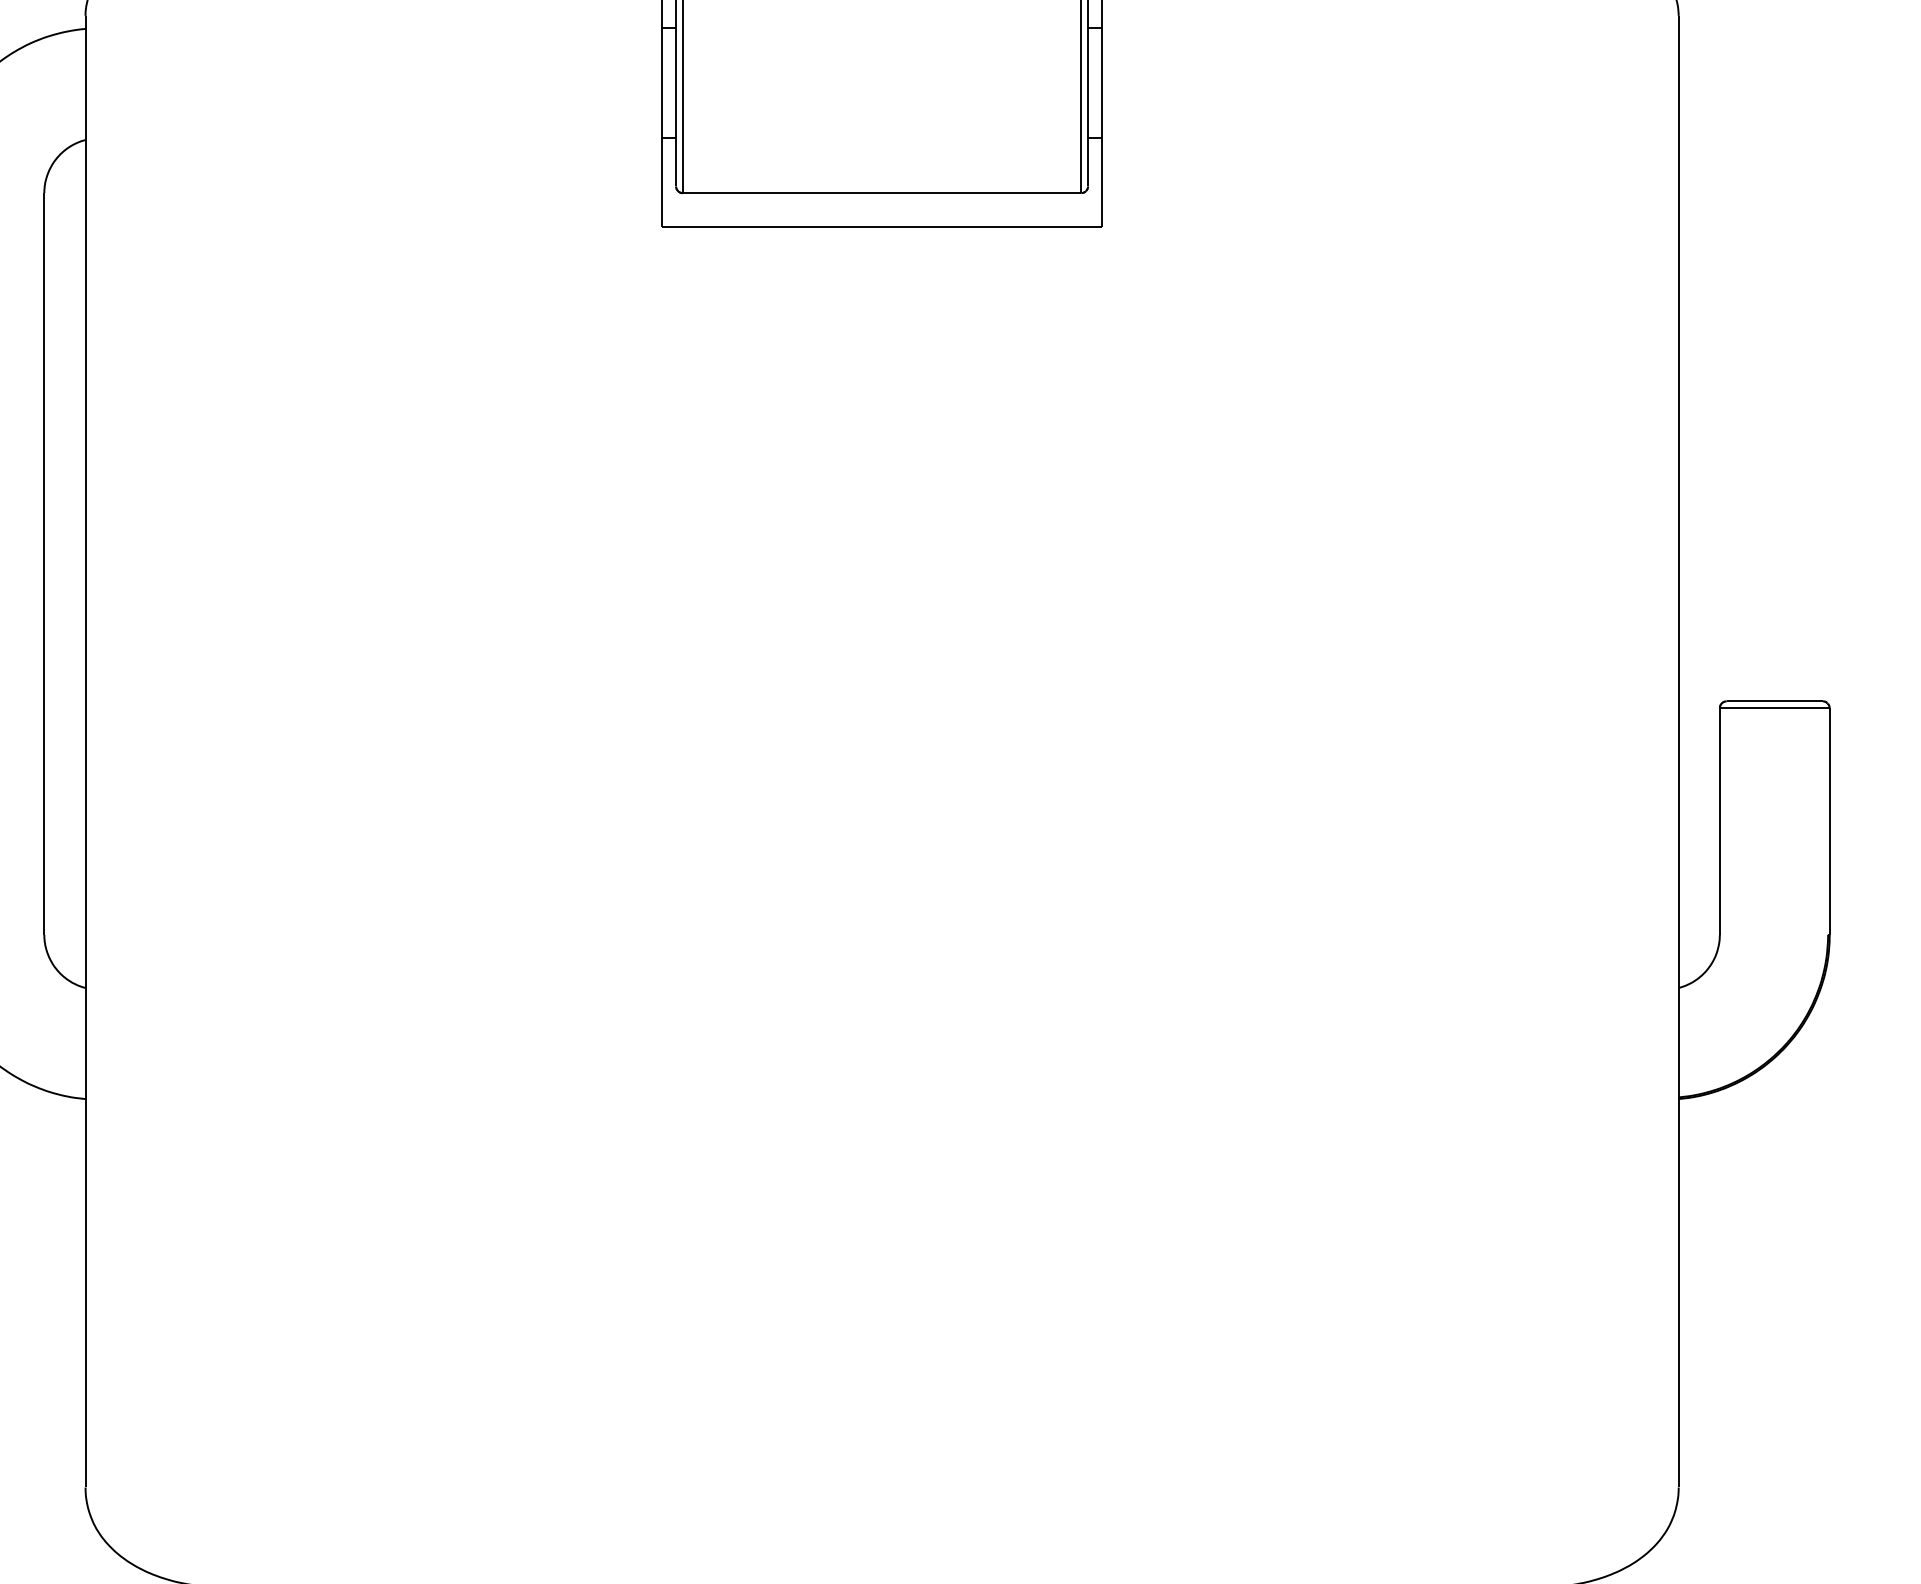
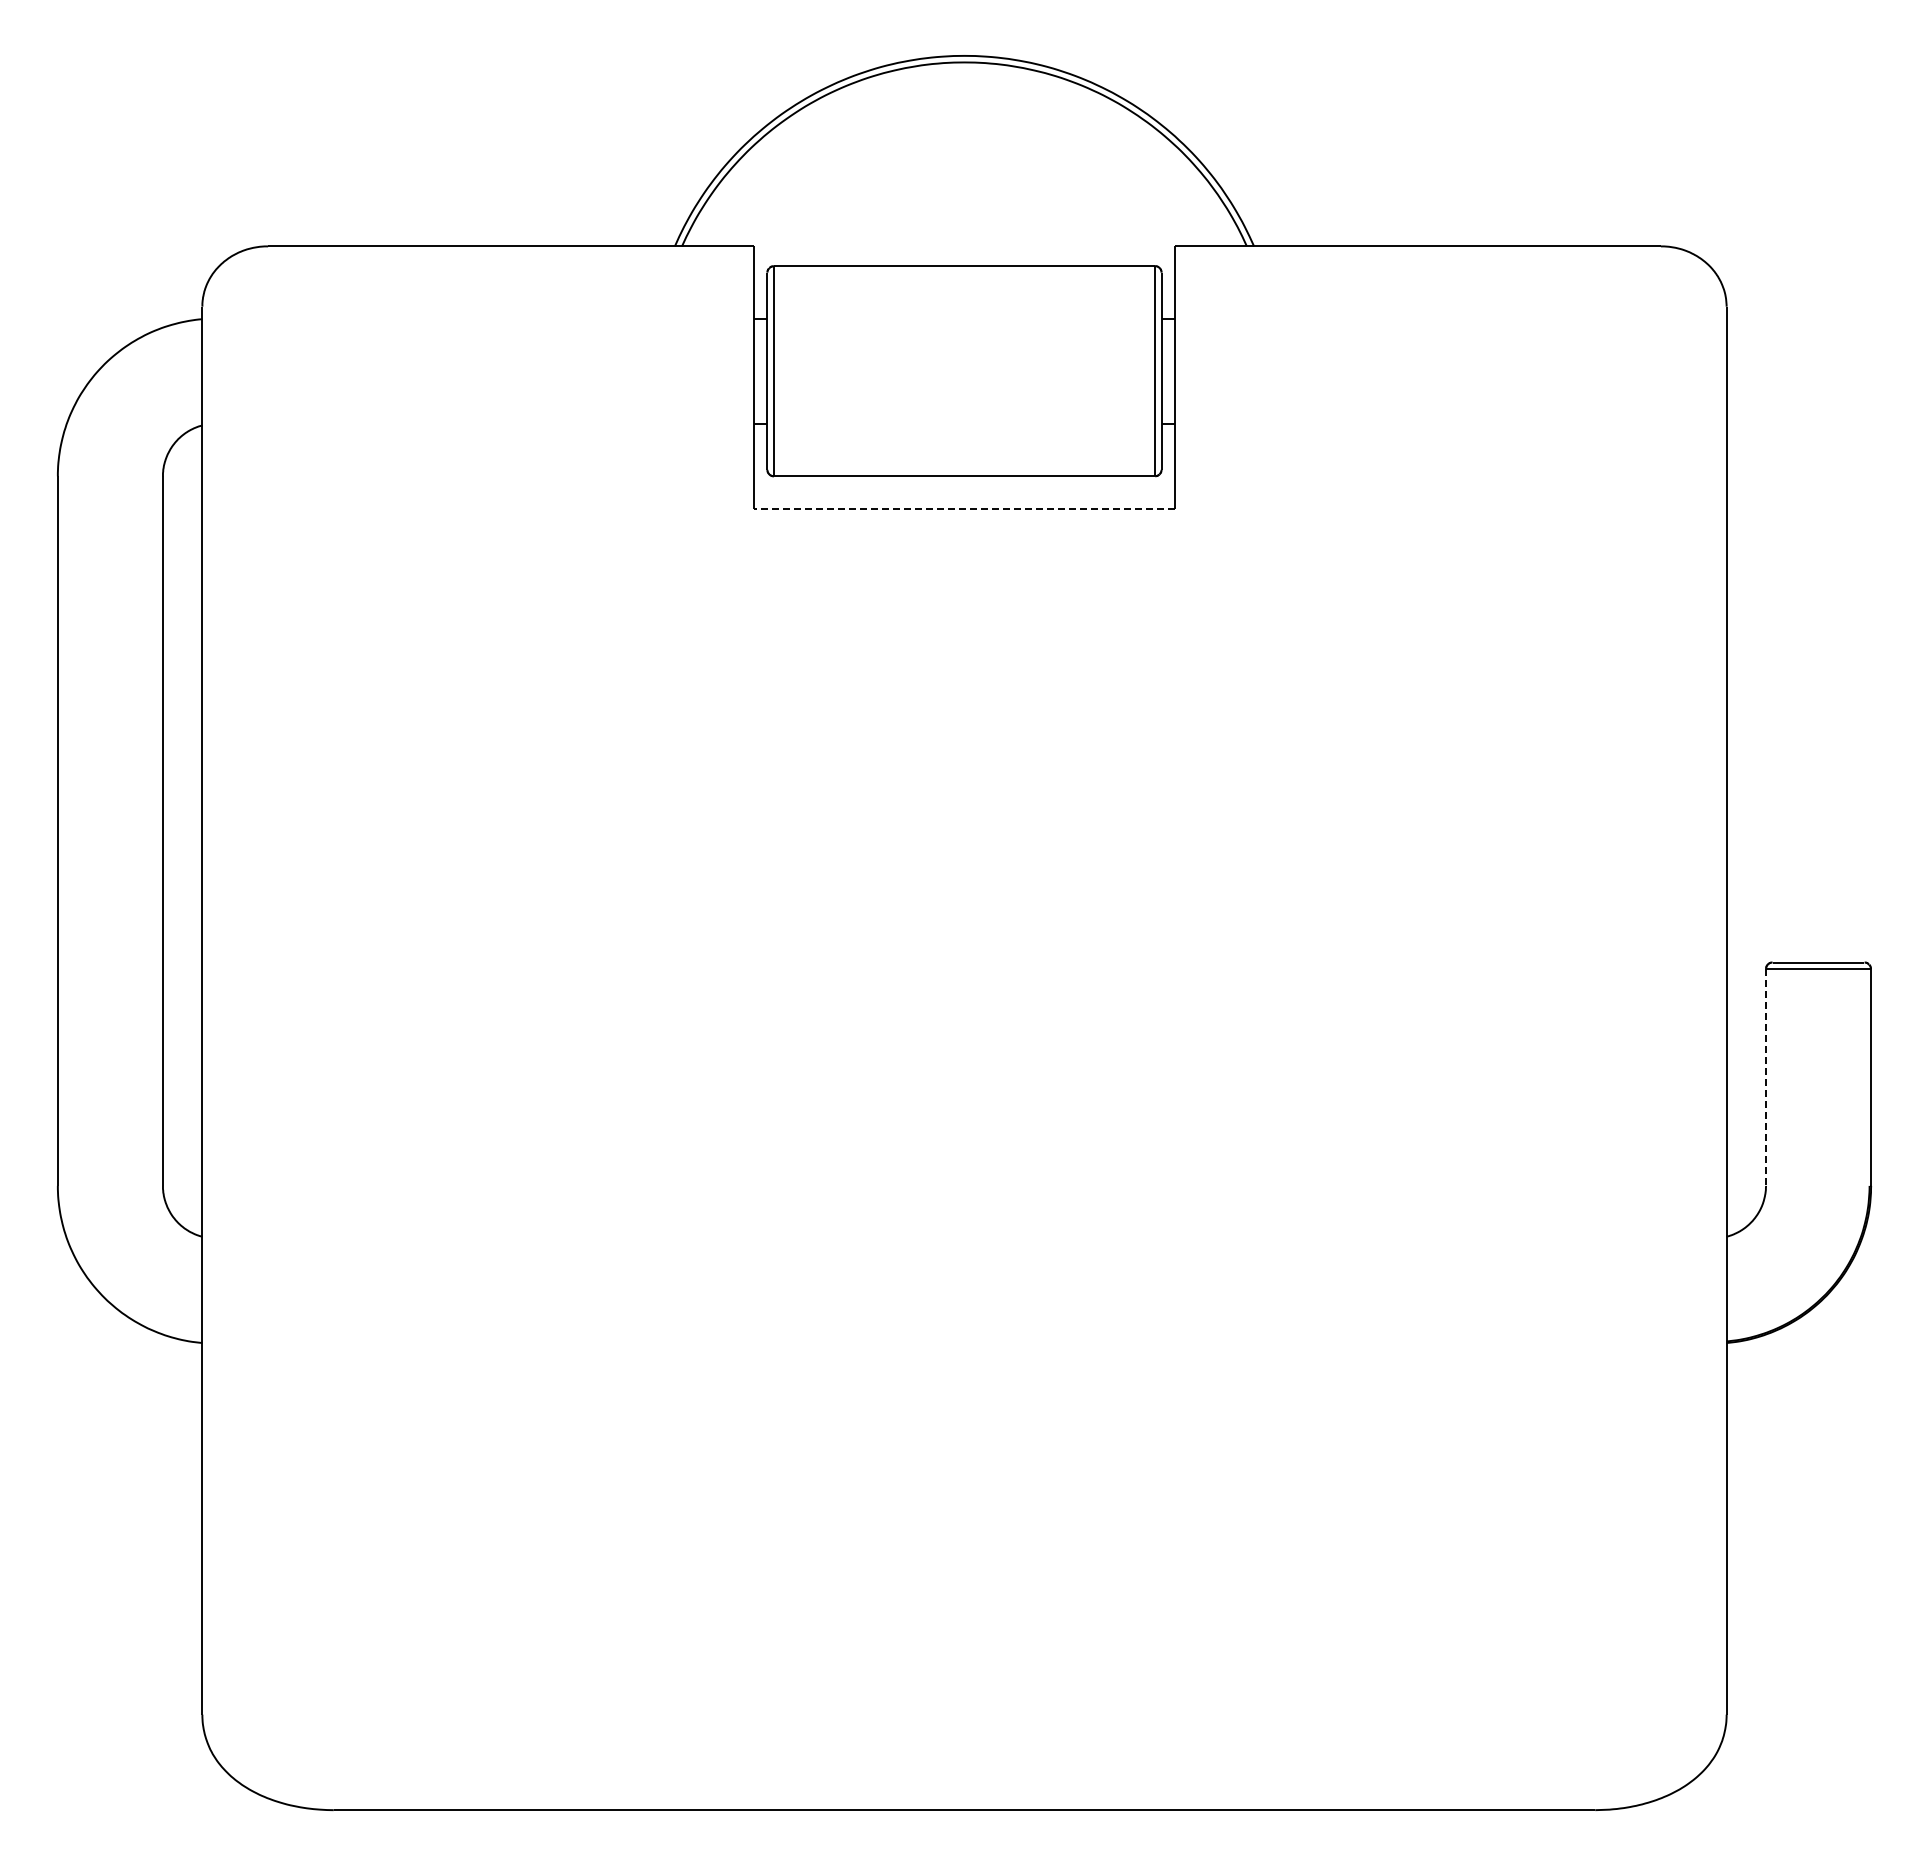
line: (882, 227) -> (964, 509), solid -> dashed
line: (1720, 822) -> (1766, 1078), solid -> dashed

